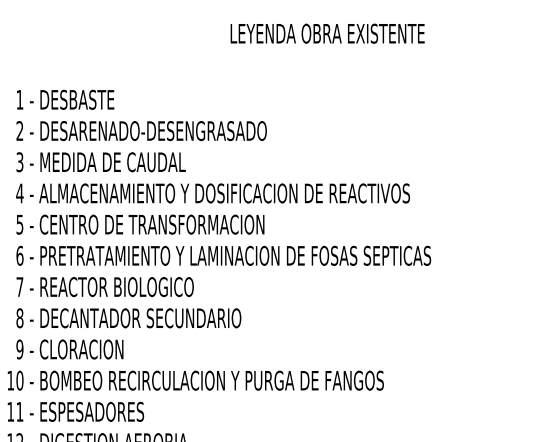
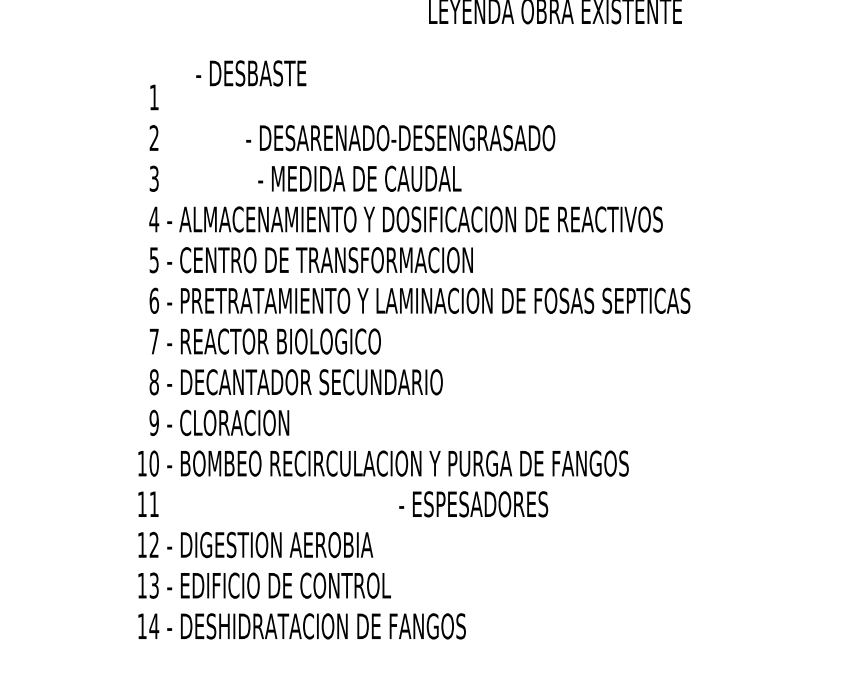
text: (72, 99) -> (251, 73), moved
text: (148, 131) -> (400, 138), moved
text: (107, 162) -> (359, 178), moved
text: (86, 412) -> (473, 504), moved

